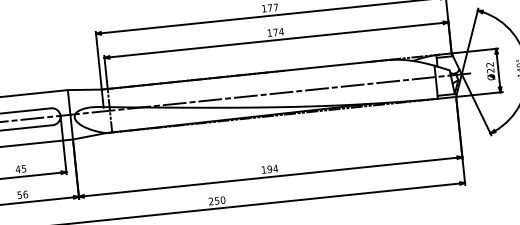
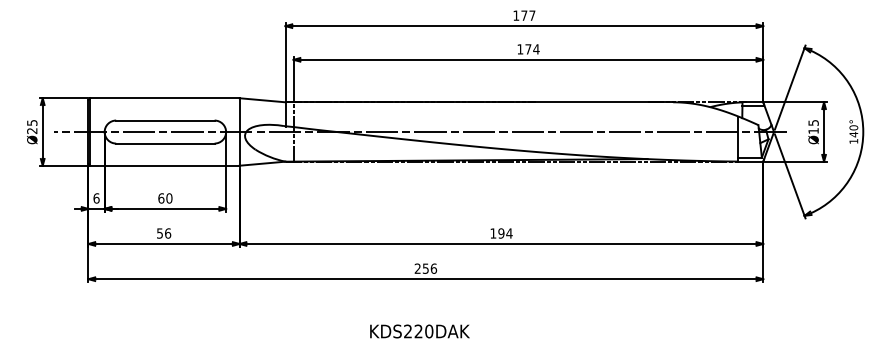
text: (490, 68) -> (813, 127), Ø22 -> Ø15
text: (21, 169) -> (165, 198), 45 -> 60
text: (223, 200) -> (434, 268), 250 -> 256

